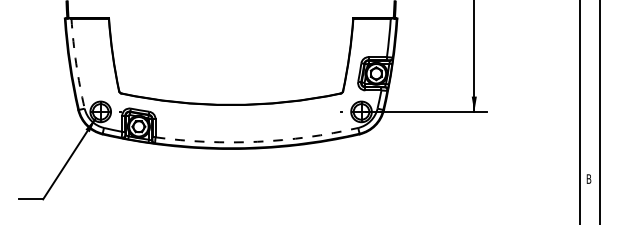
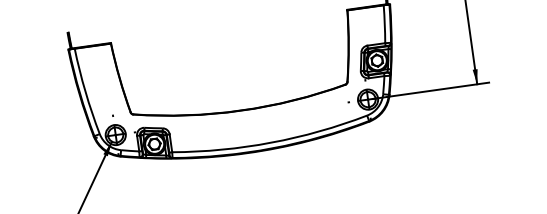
arc: (76, 63) -> (85, 91), dashed -> solid
arc: (257, 141) -> (271, 142), dashed -> solid

